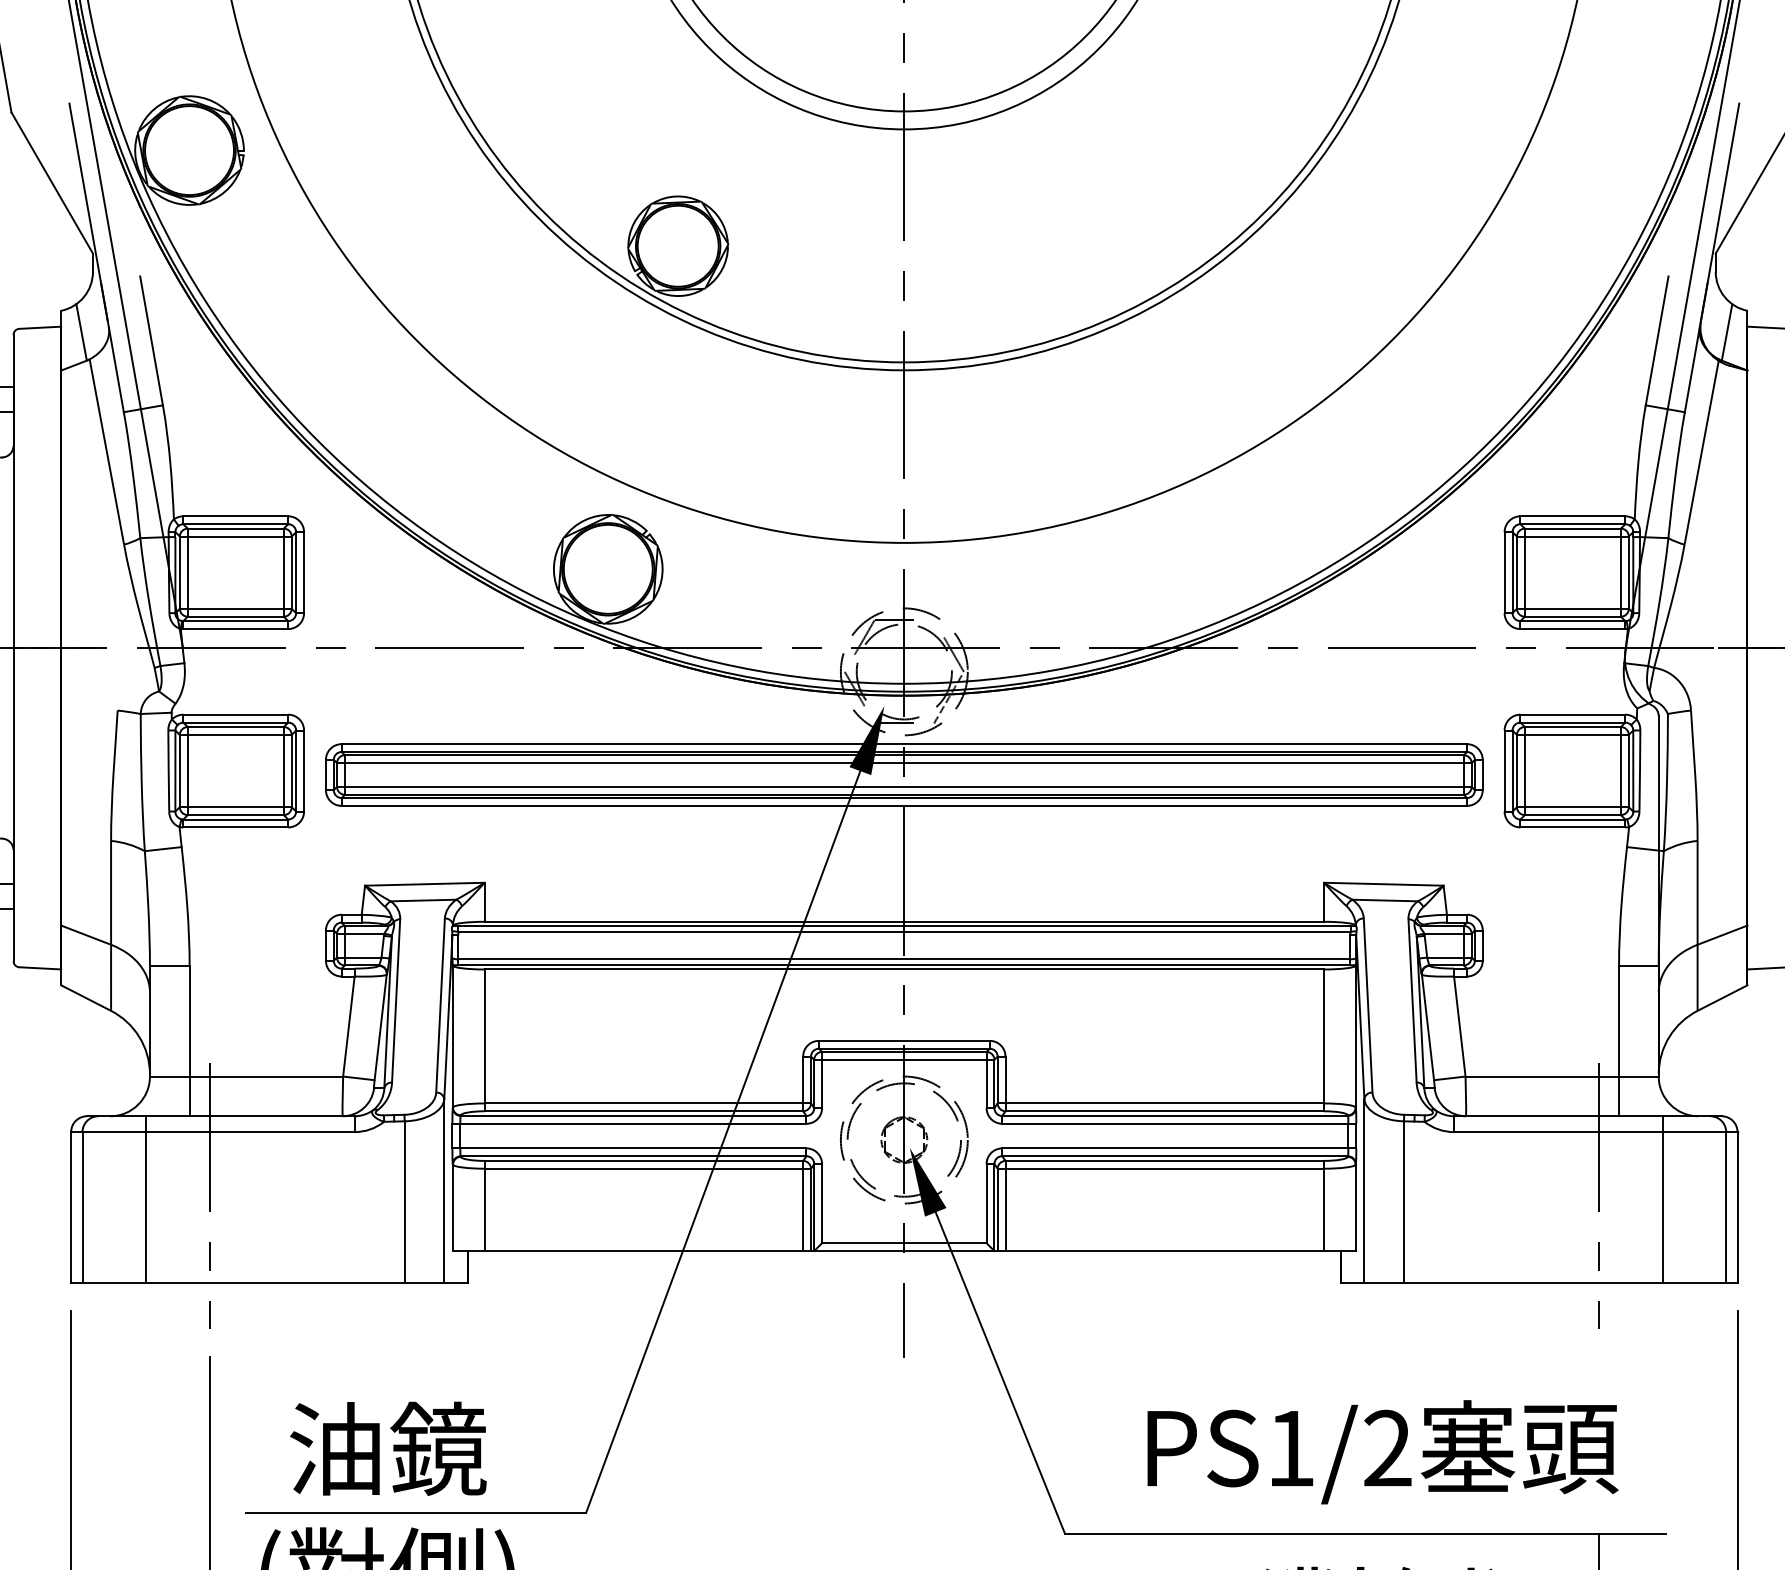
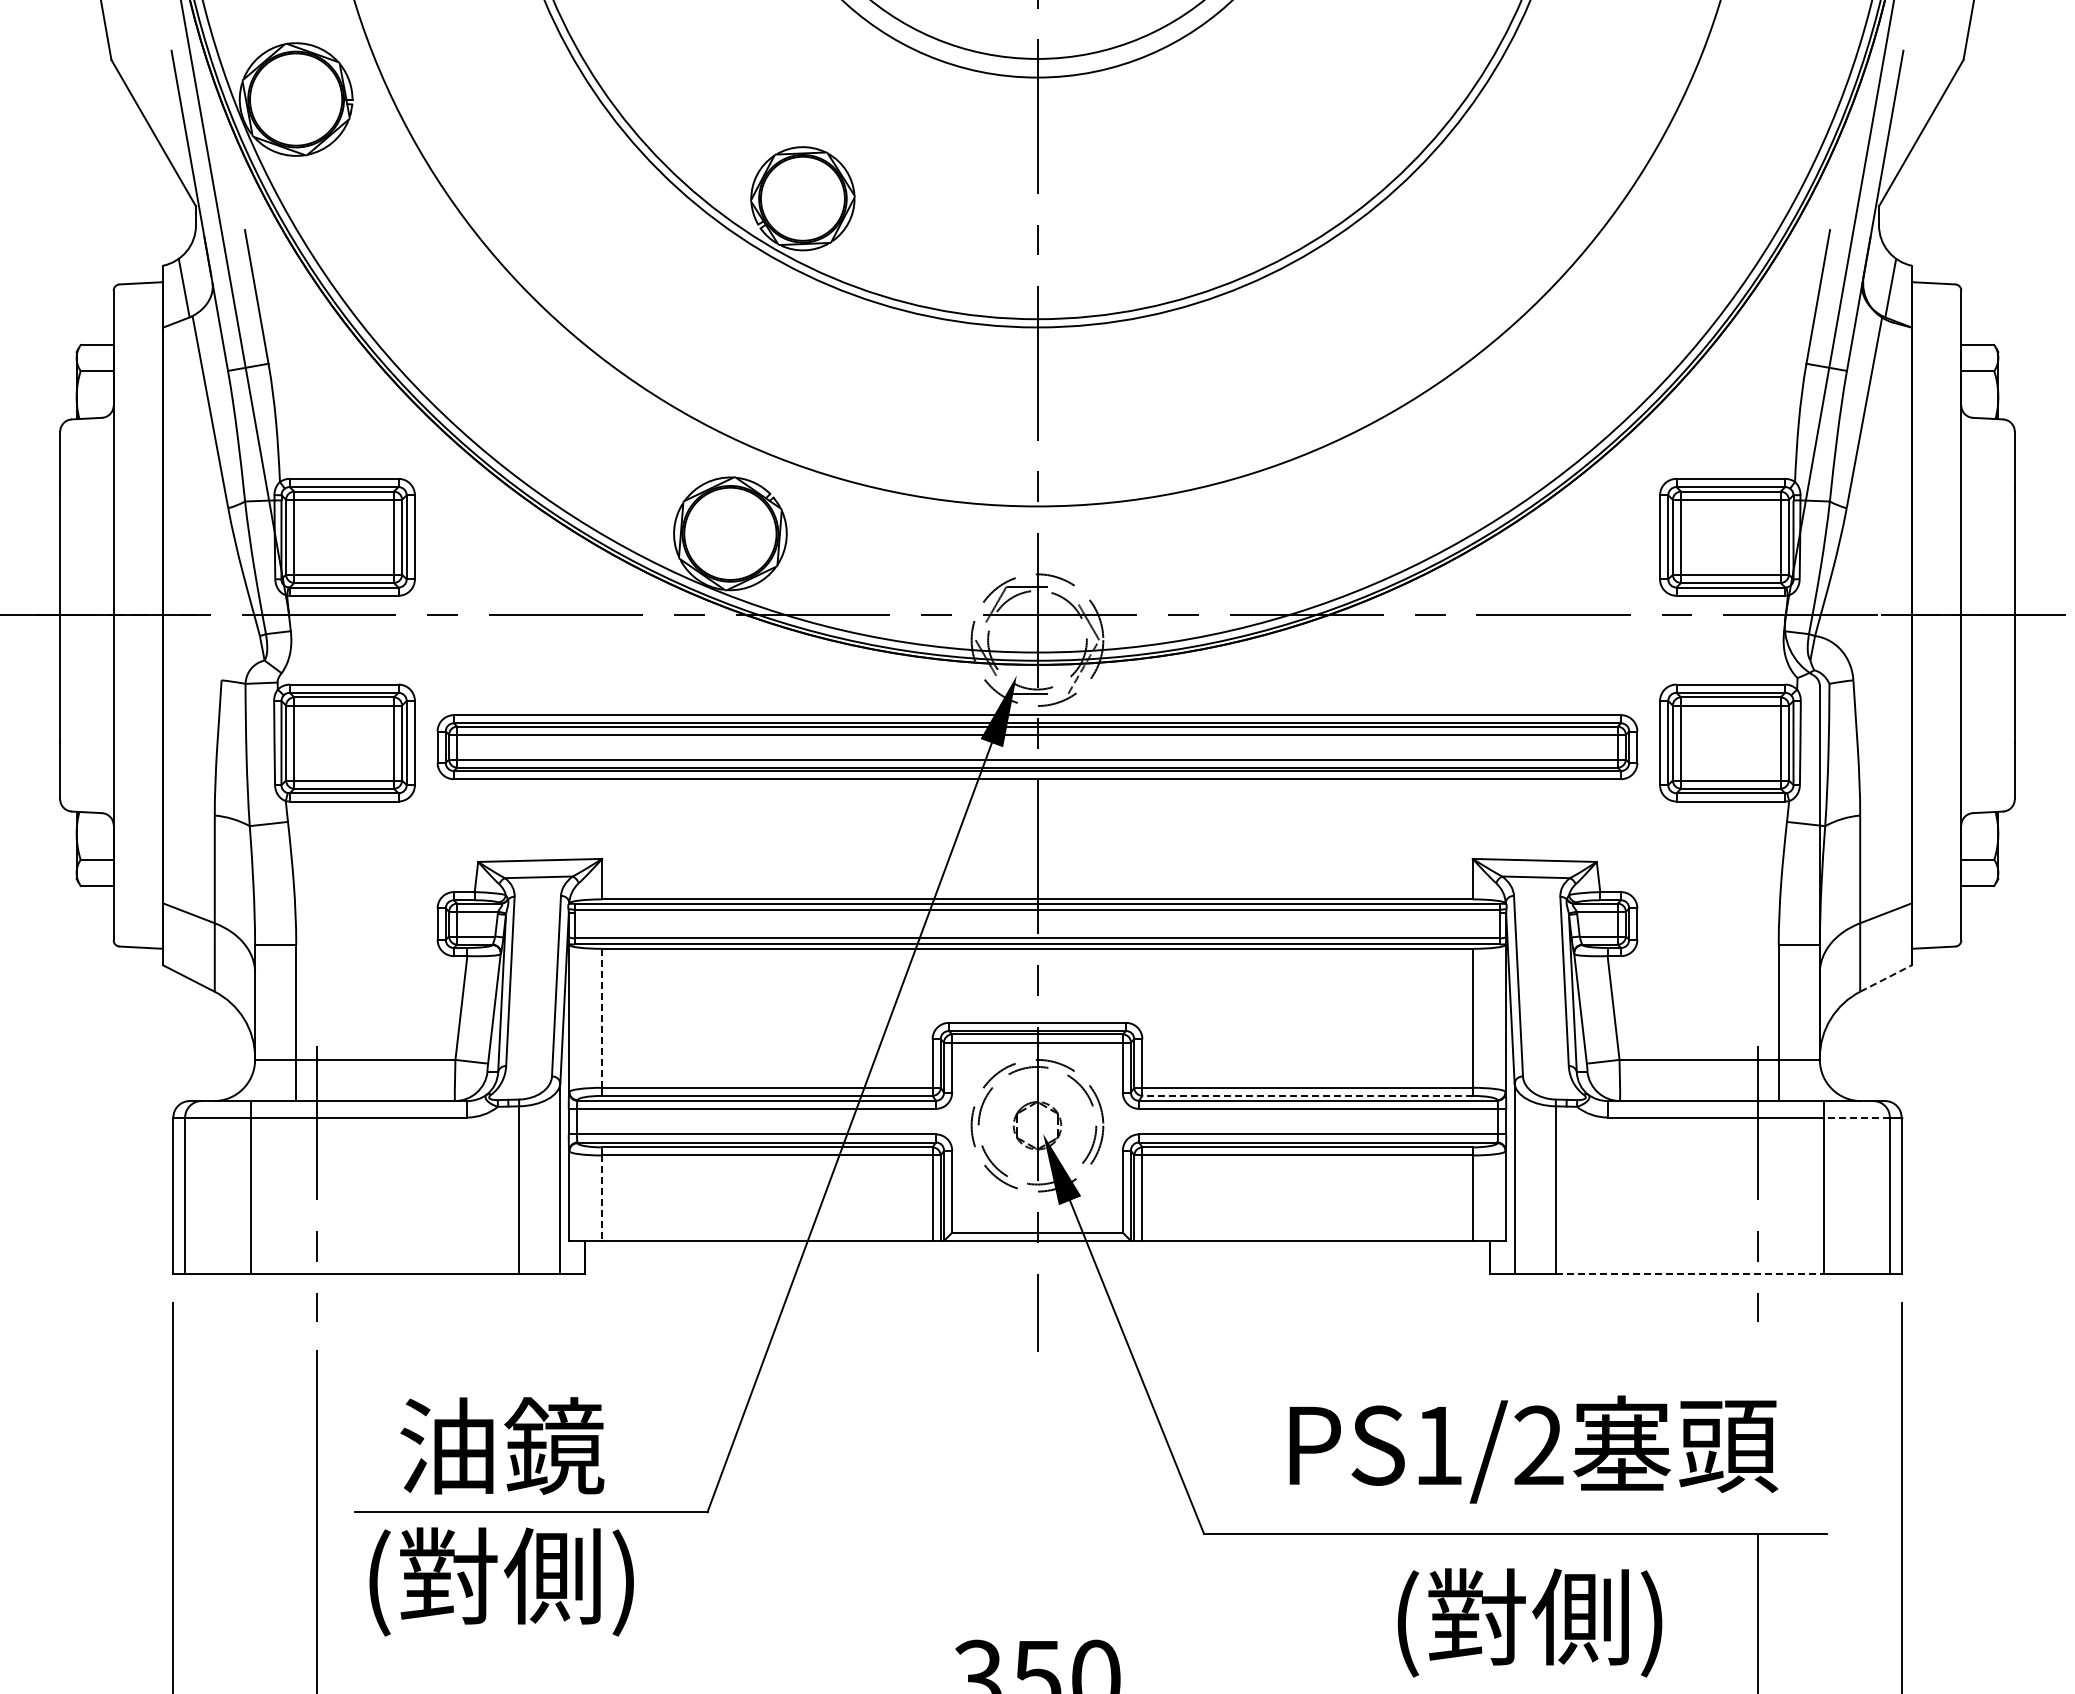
line: (1722, 998) -> (1886, 978), solid -> dashed
line: (484, 1036) -> (602, 1018), solid -> dashed
line: (1164, 1110) -> (1307, 1095), solid -> dashed
line: (1694, 1132) -> (1856, 1117), solid -> dashed
line: (484, 1210) -> (602, 1198), solid -> dashed
line: (1533, 1282) -> (1690, 1273), solid -> dashed

